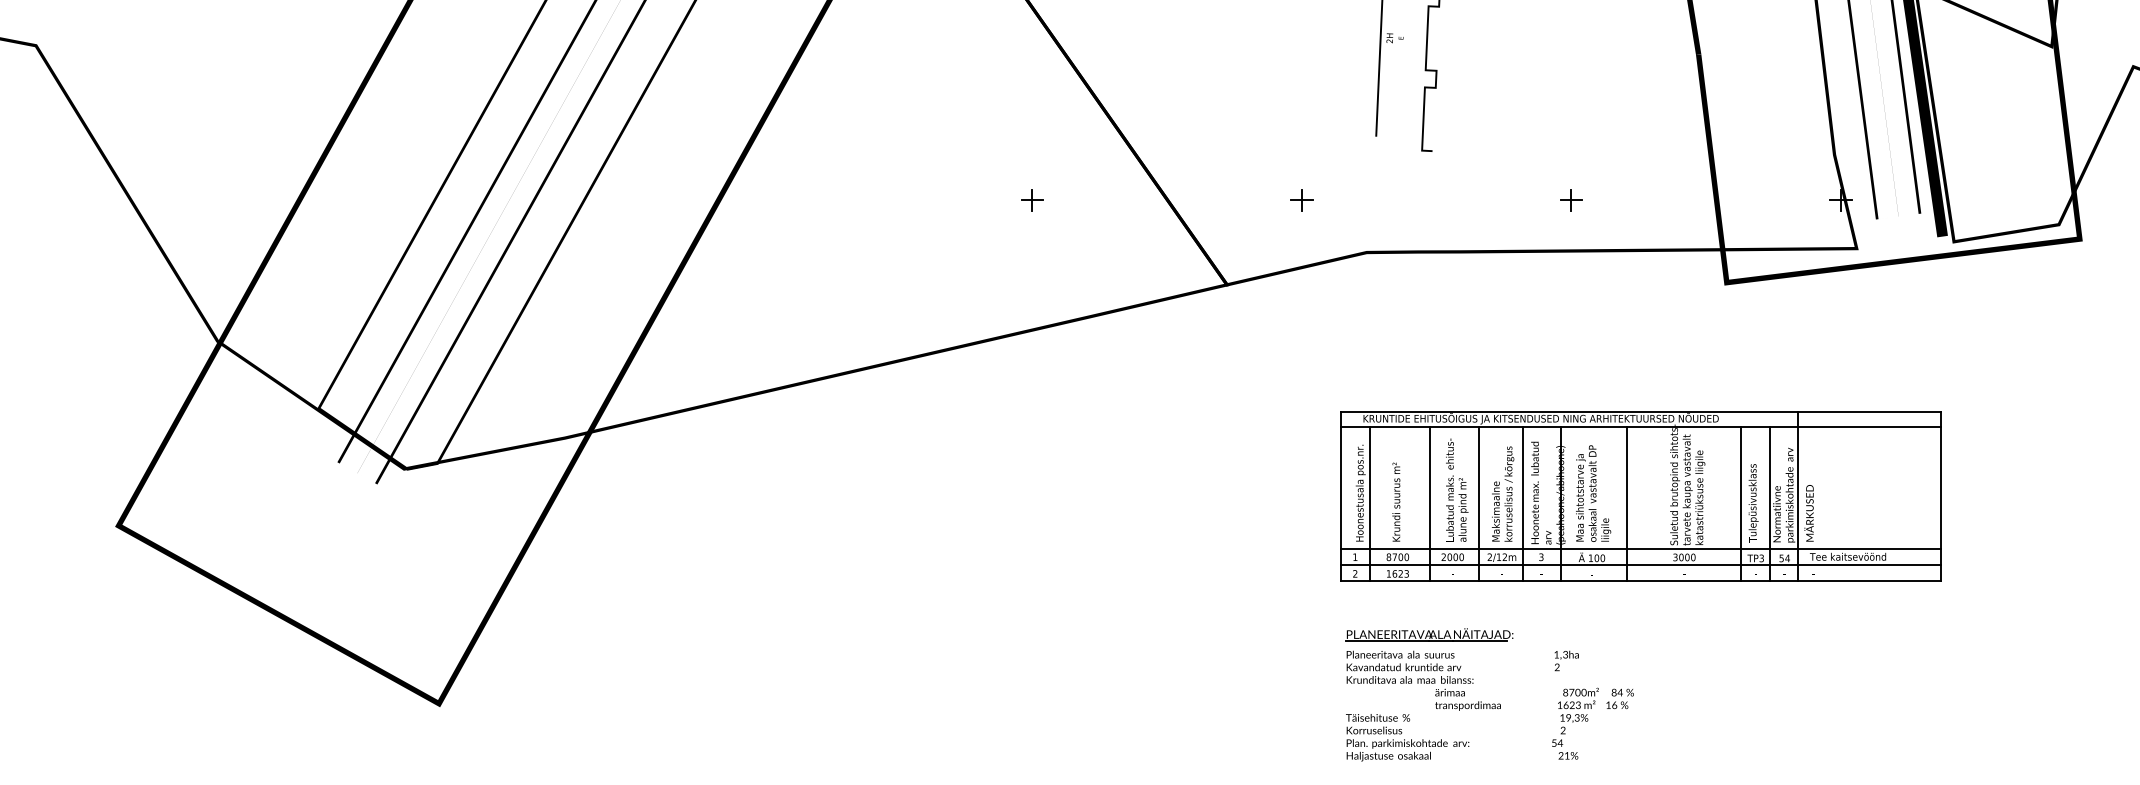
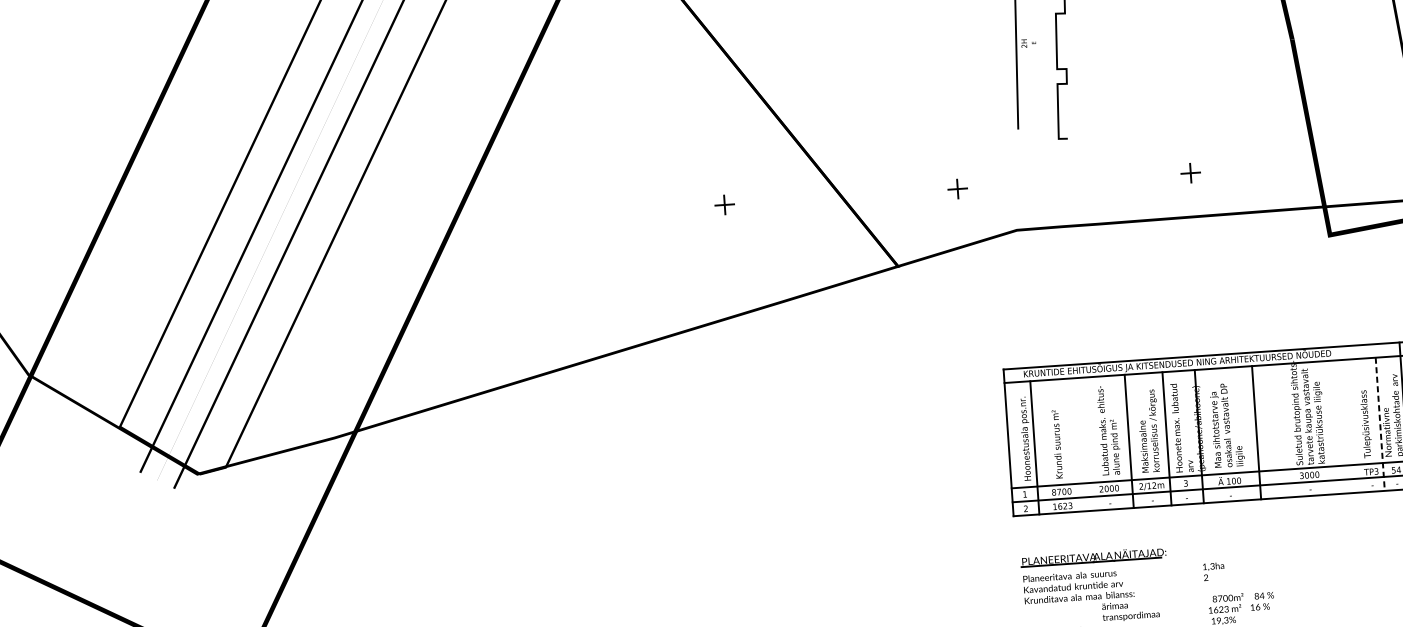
line: (1430, 504) -> (1086, 444), removed
line: (1741, 504) -> (1355, 426), removed
line: (1769, 504) -> (1380, 424), solid -> dashed

